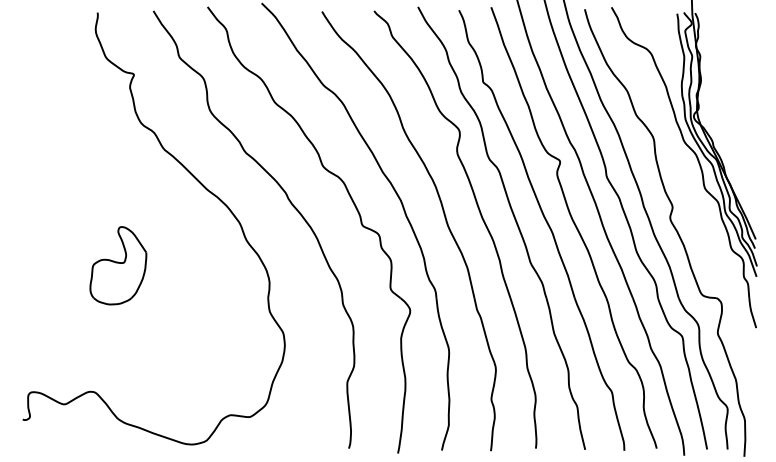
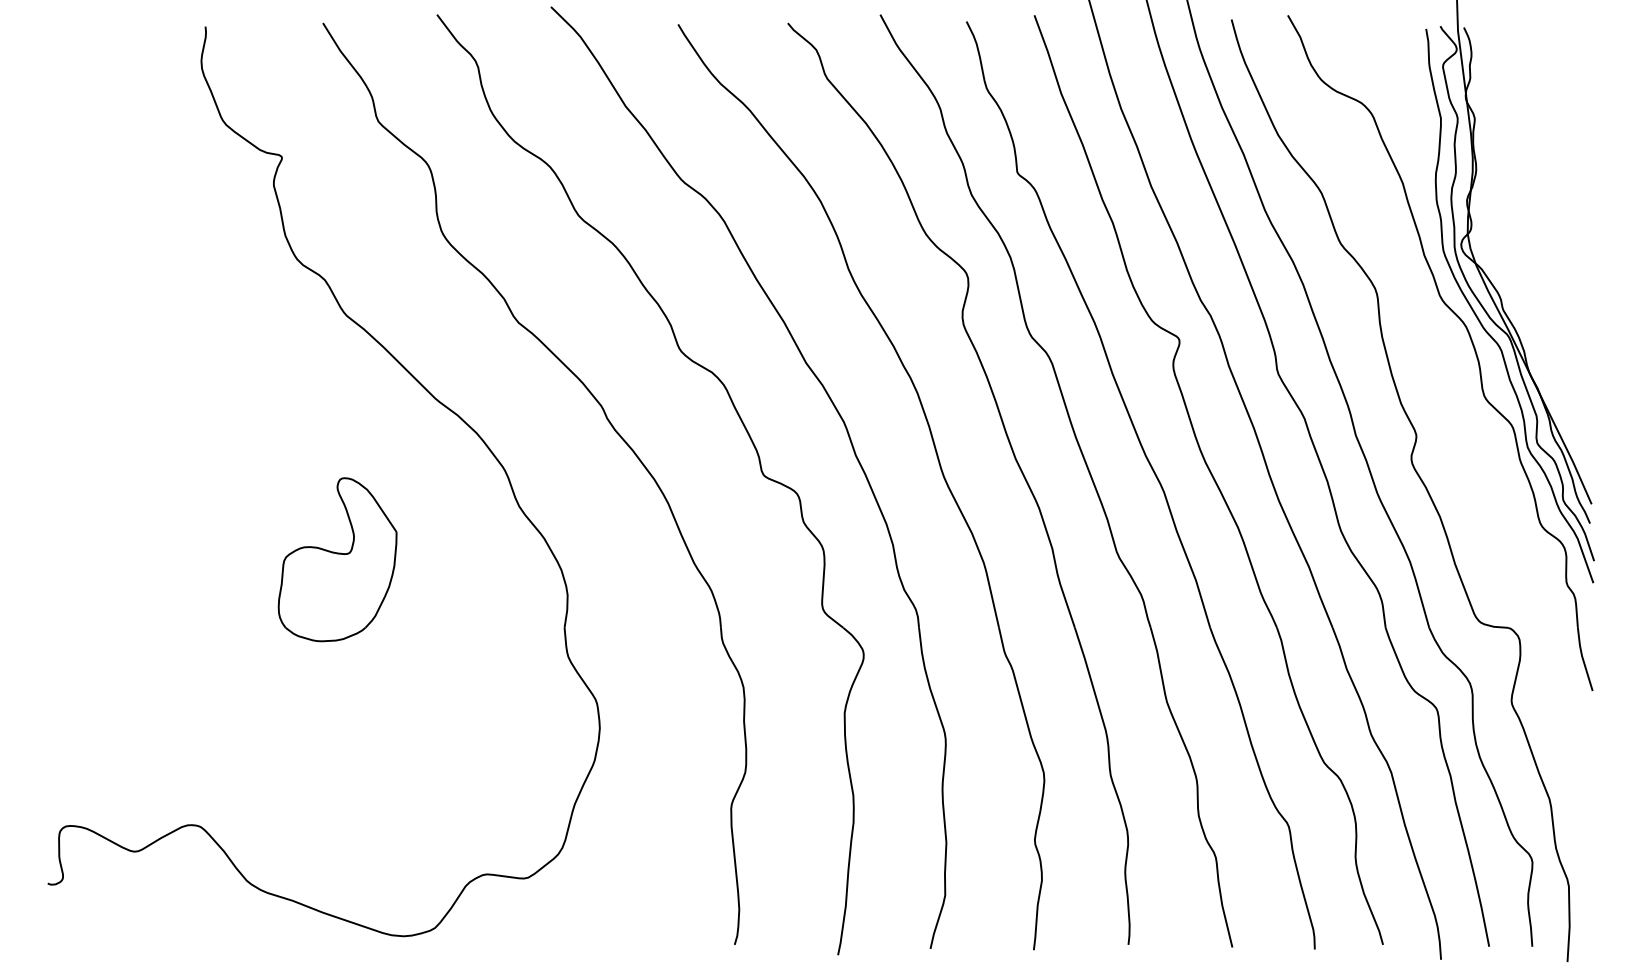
part: (118, 265) -> (337, 559), moved

